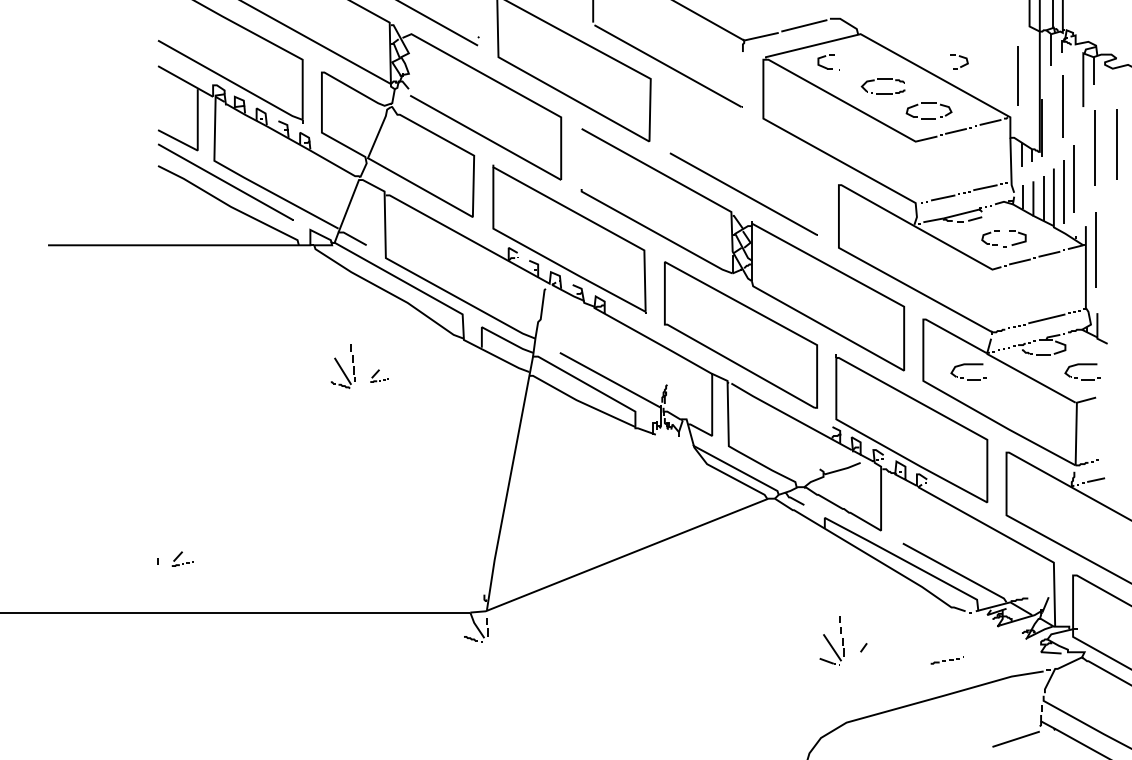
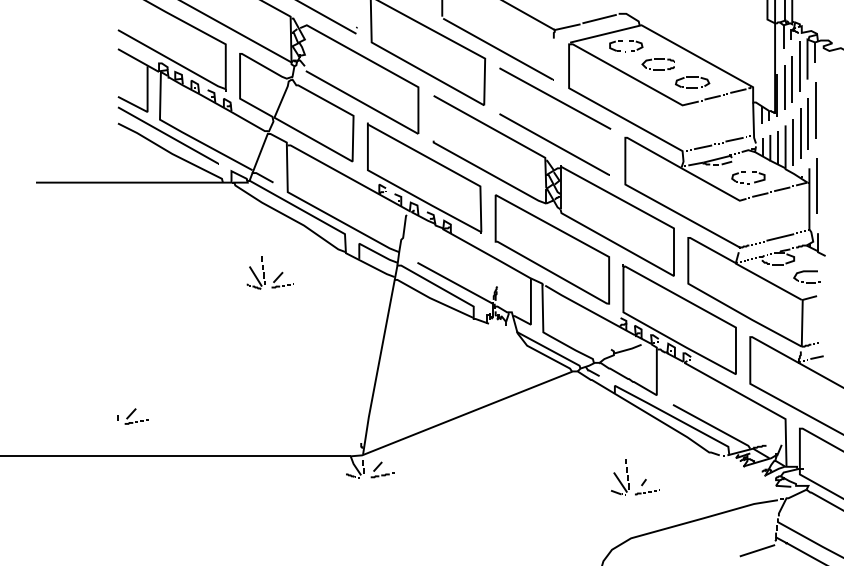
part: (959, 61) -> (636, 45), moved
line: (1017, 75) -> (784, 87), moved
line: (1072, 89) -> (799, 66), added
line: (744, 132) -> (555, 98), added
line: (1116, 144) -> (808, 123), moved
part: (968, 371) -> (721, 276), removed
part: (379, 375) -> (283, 279), size x1.67
part: (182, 558) -> (136, 416), size x1.43
part: (512, 630) -> (382, 469), added
part: (946, 660) -> (646, 492), moved

